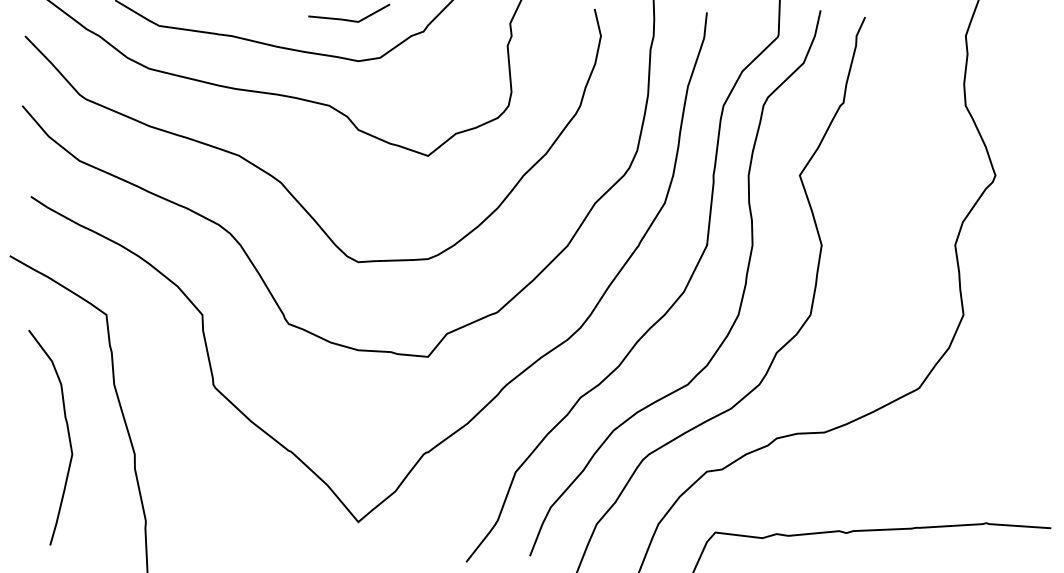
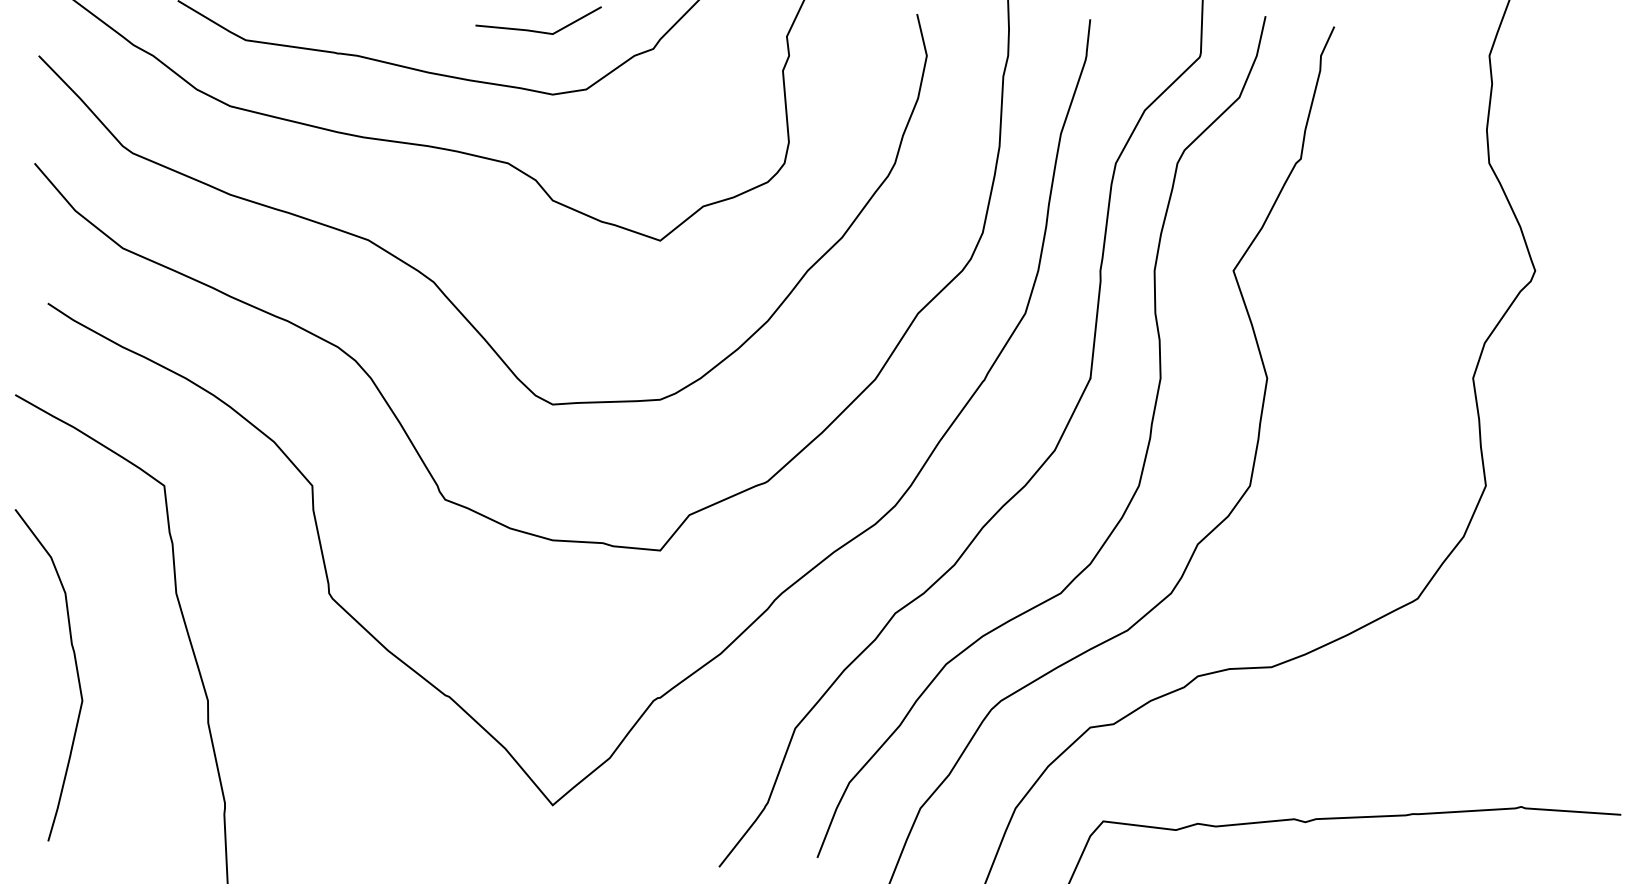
curve: (67, 433) -> (74, 668), moved

